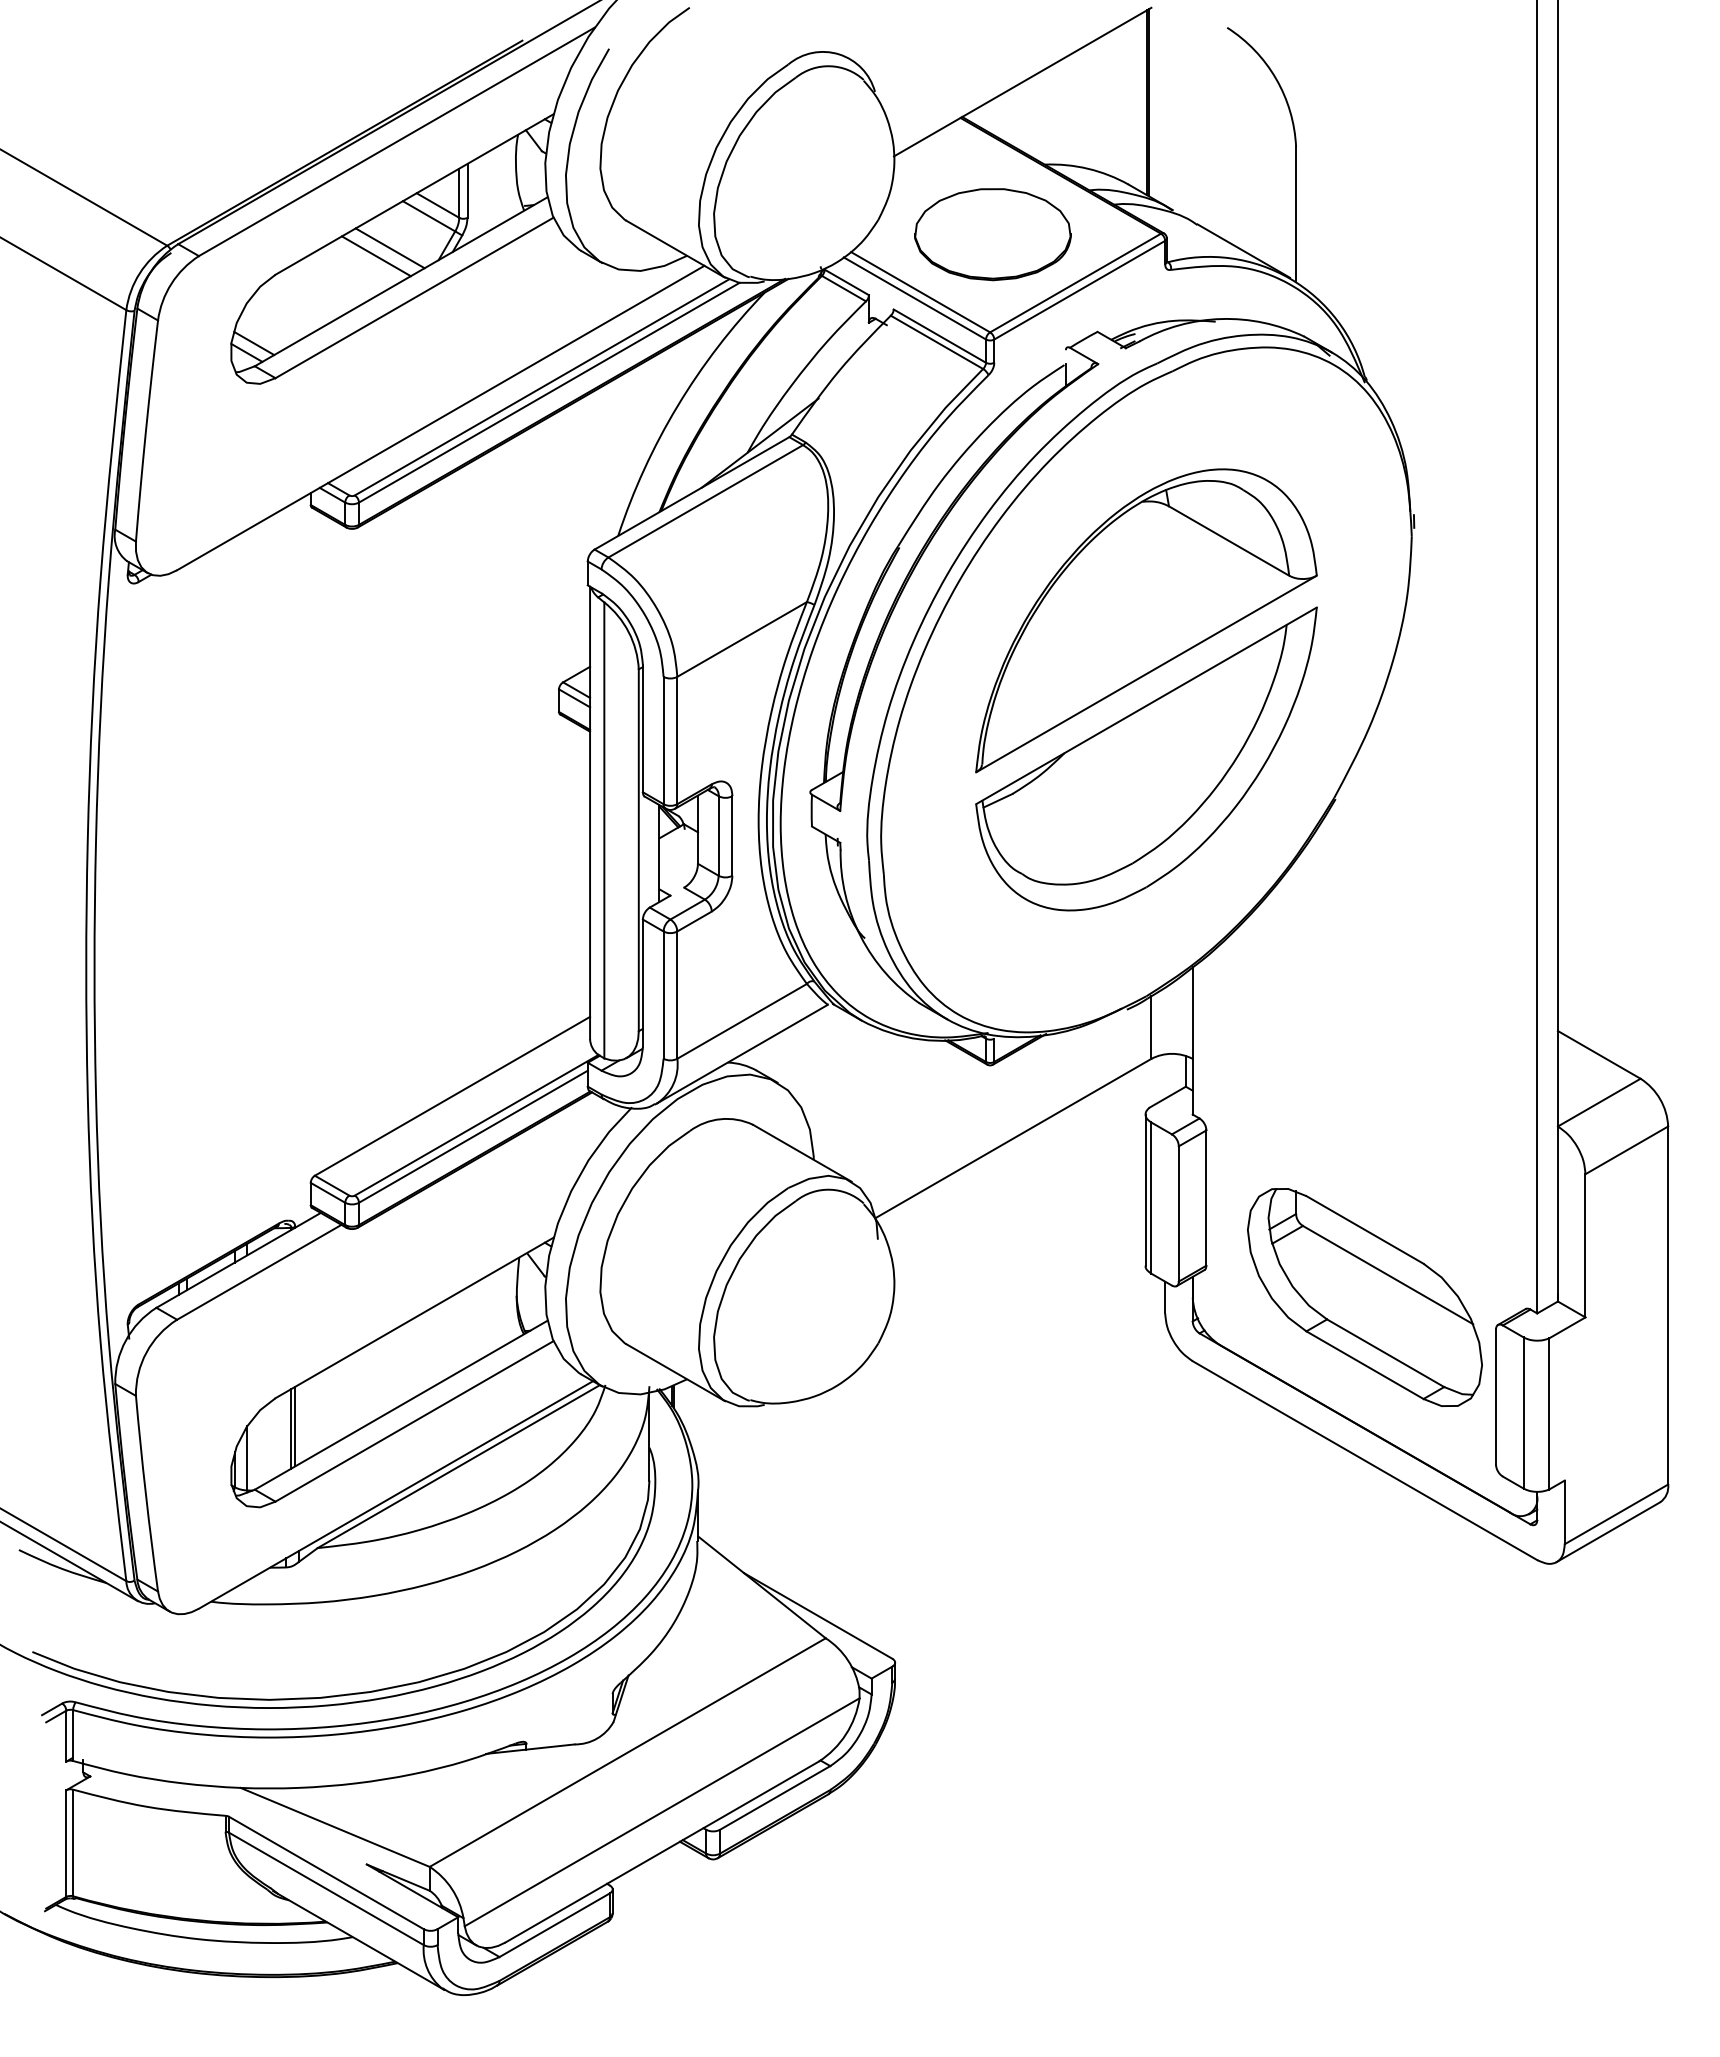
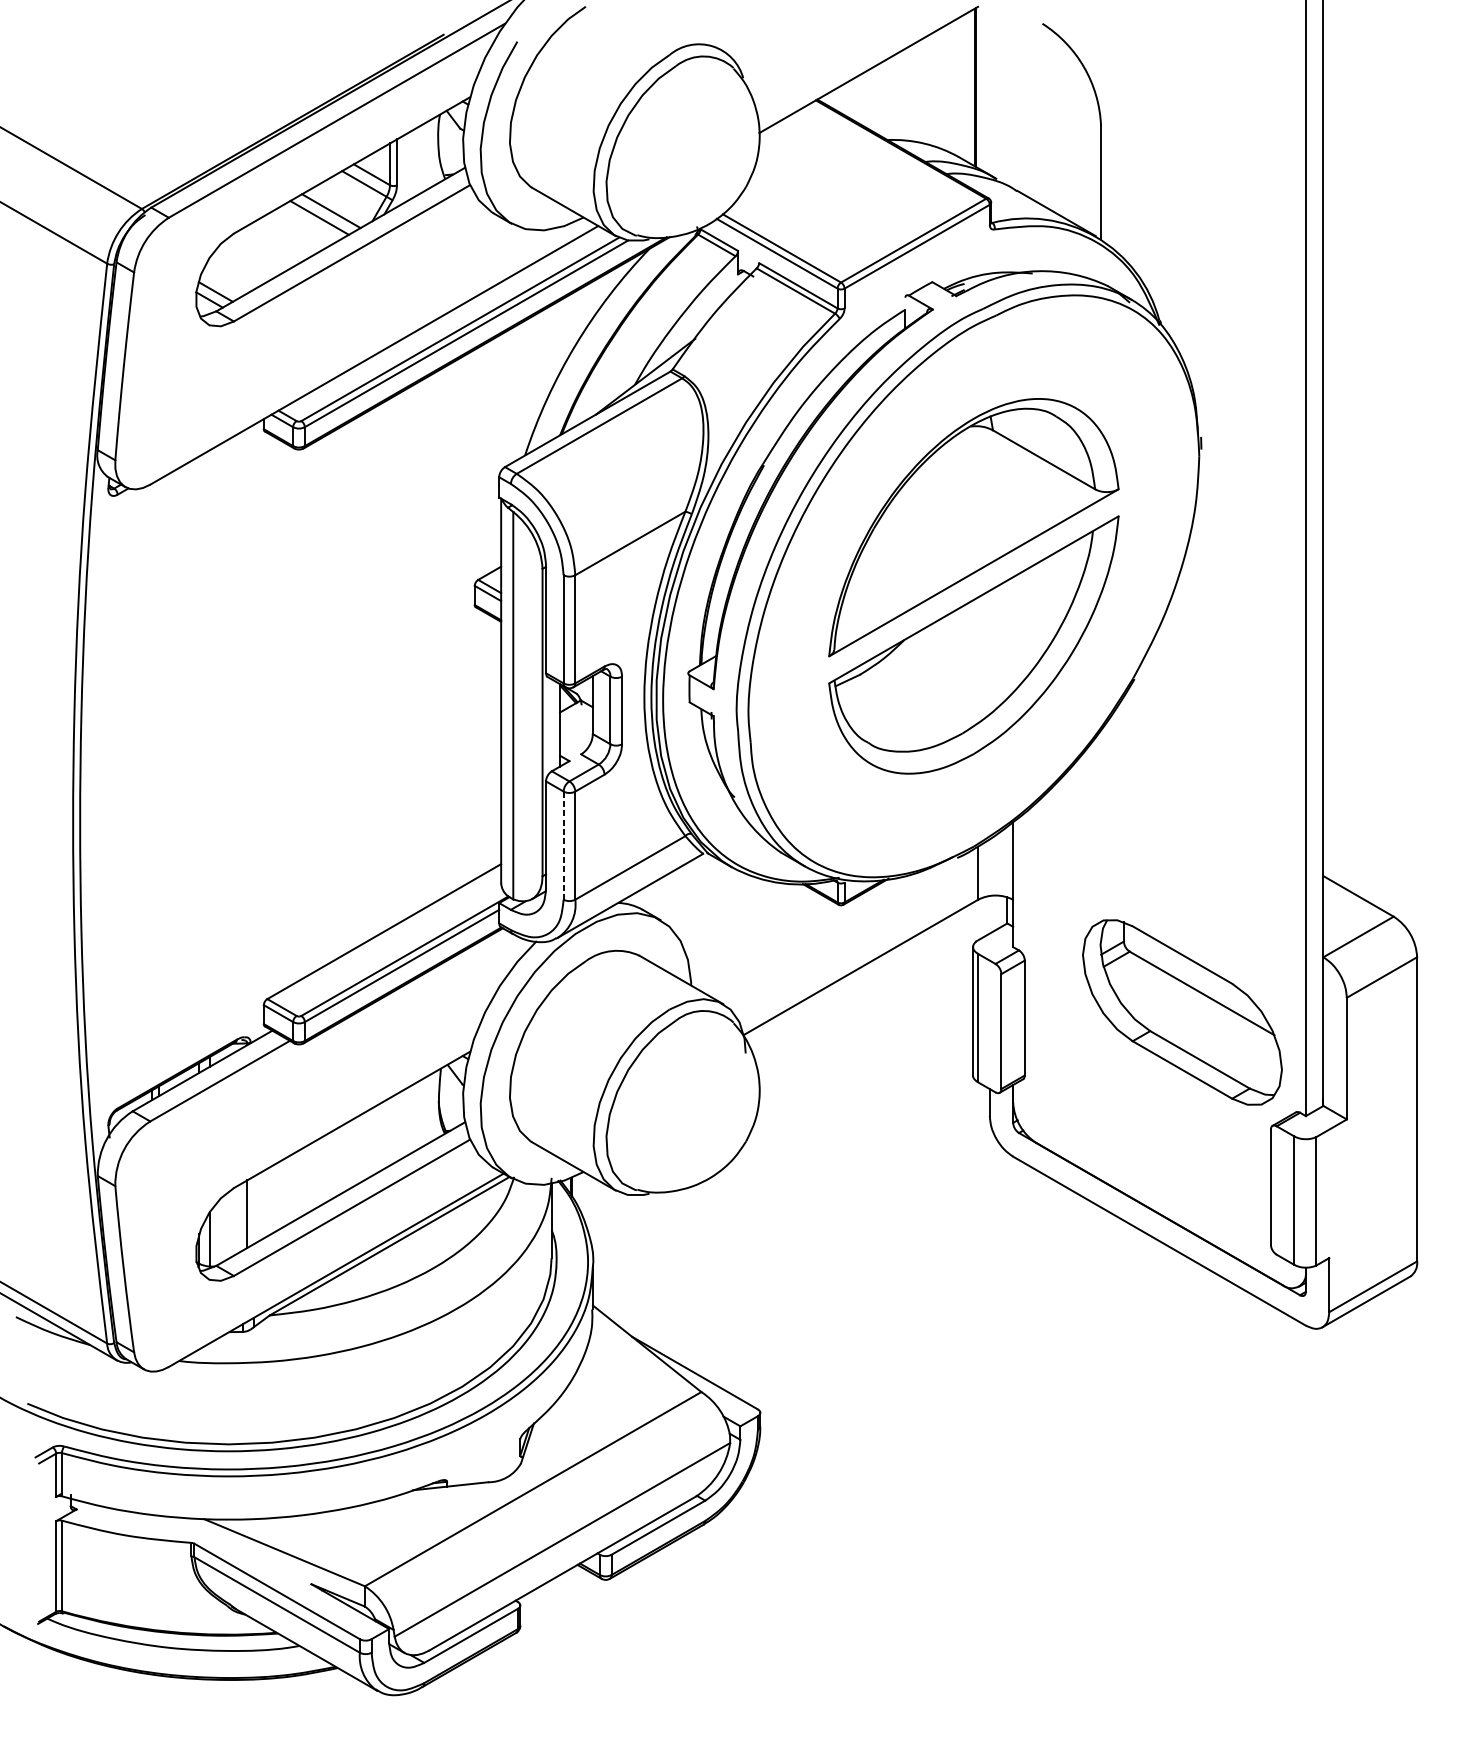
part: (992, 234) -> (843, 199), removed
line: (663, 995) -> (563, 845), solid -> dashed
part: (1364, 1297) -> (1182, 1012), moved
line: (295, 1426) -> (250, 1212), removed

